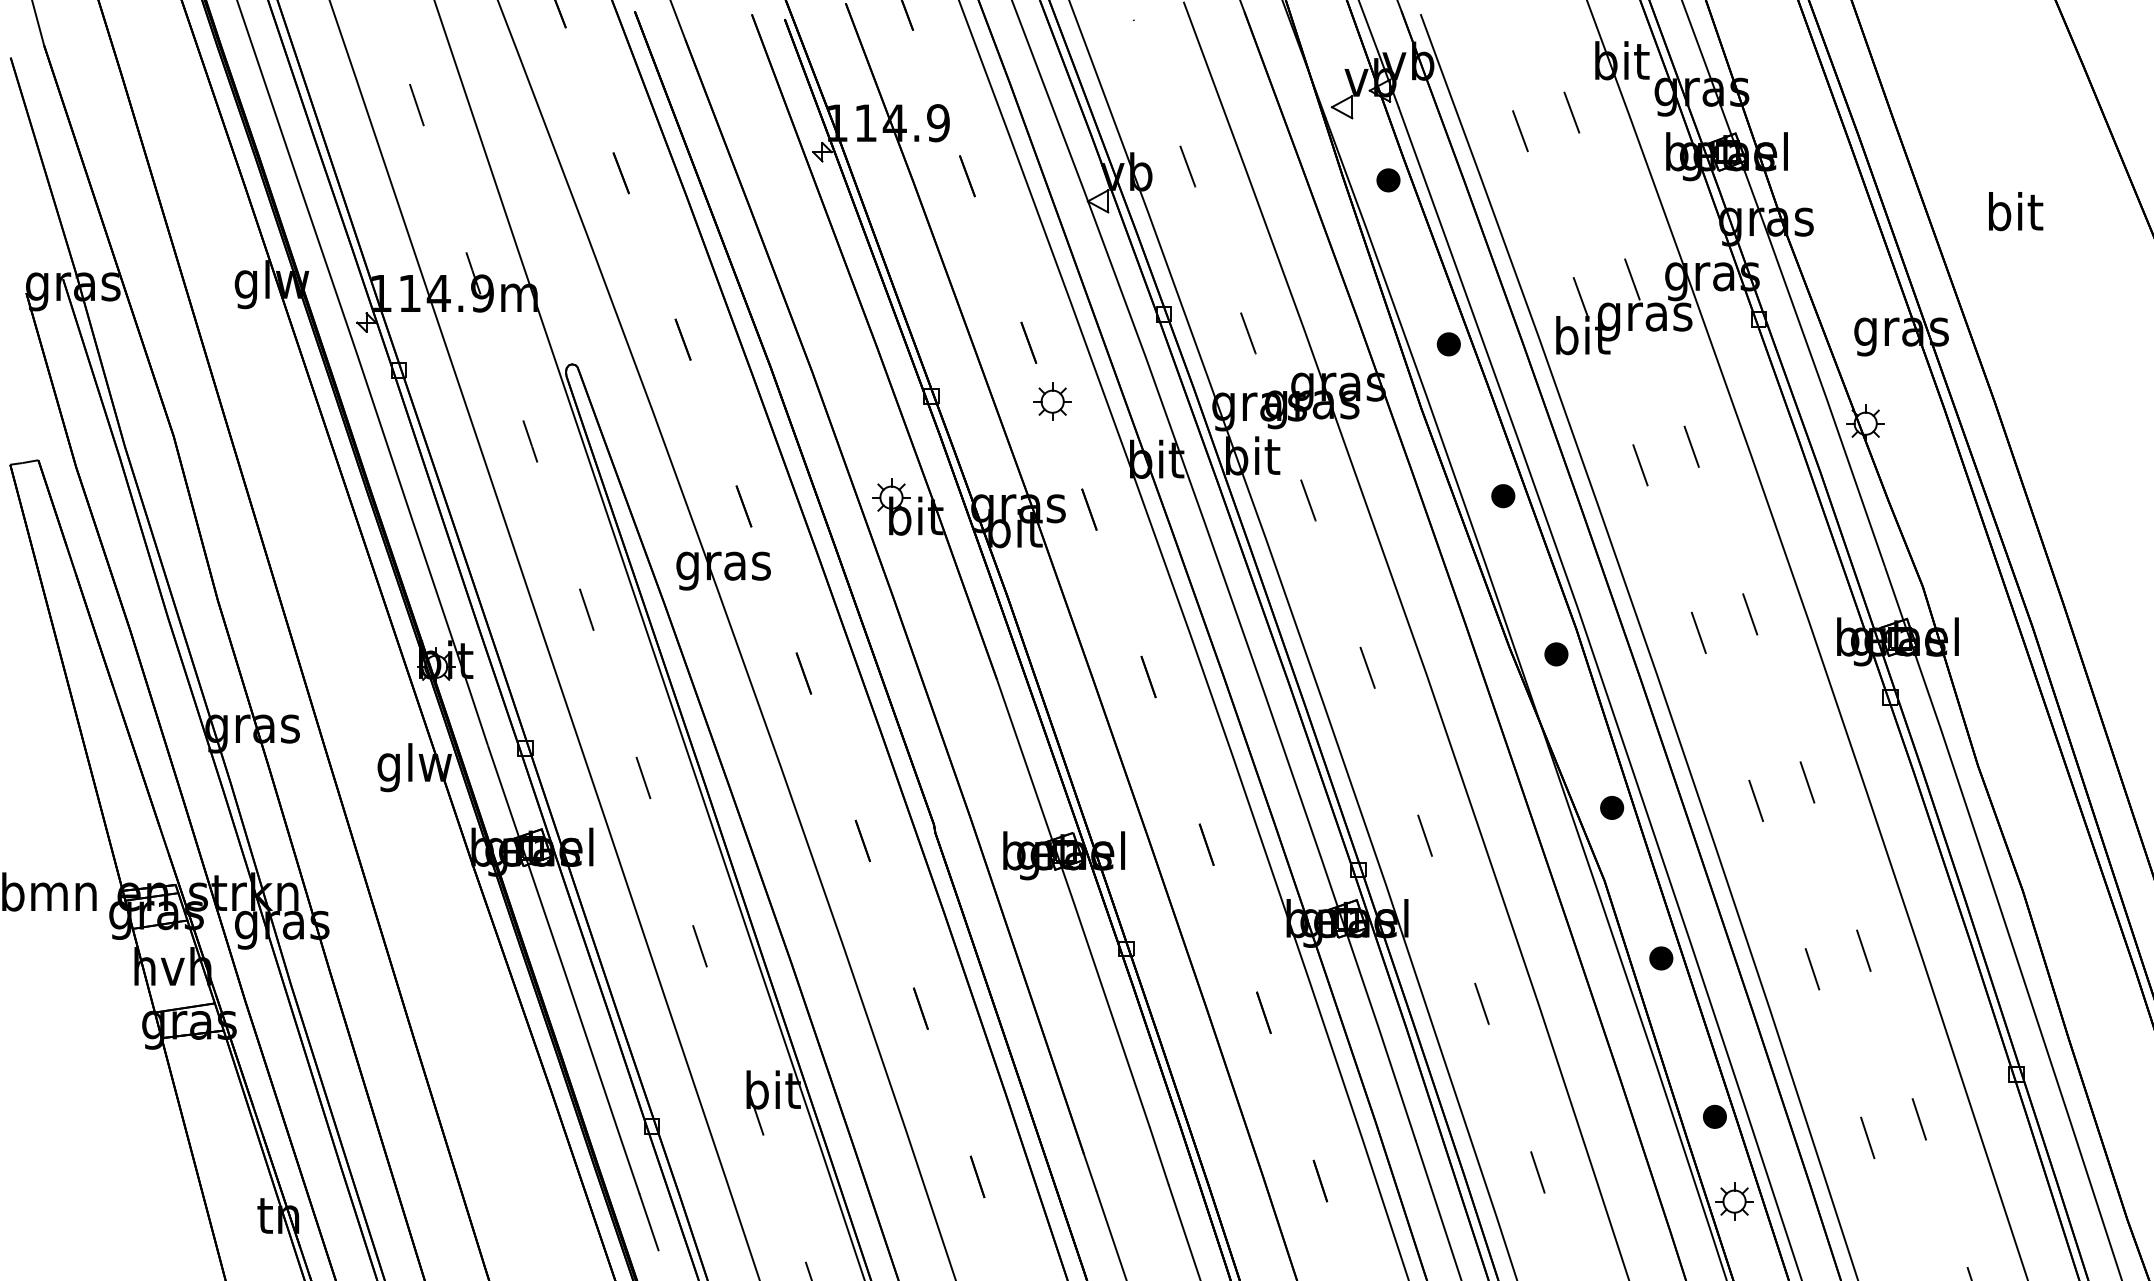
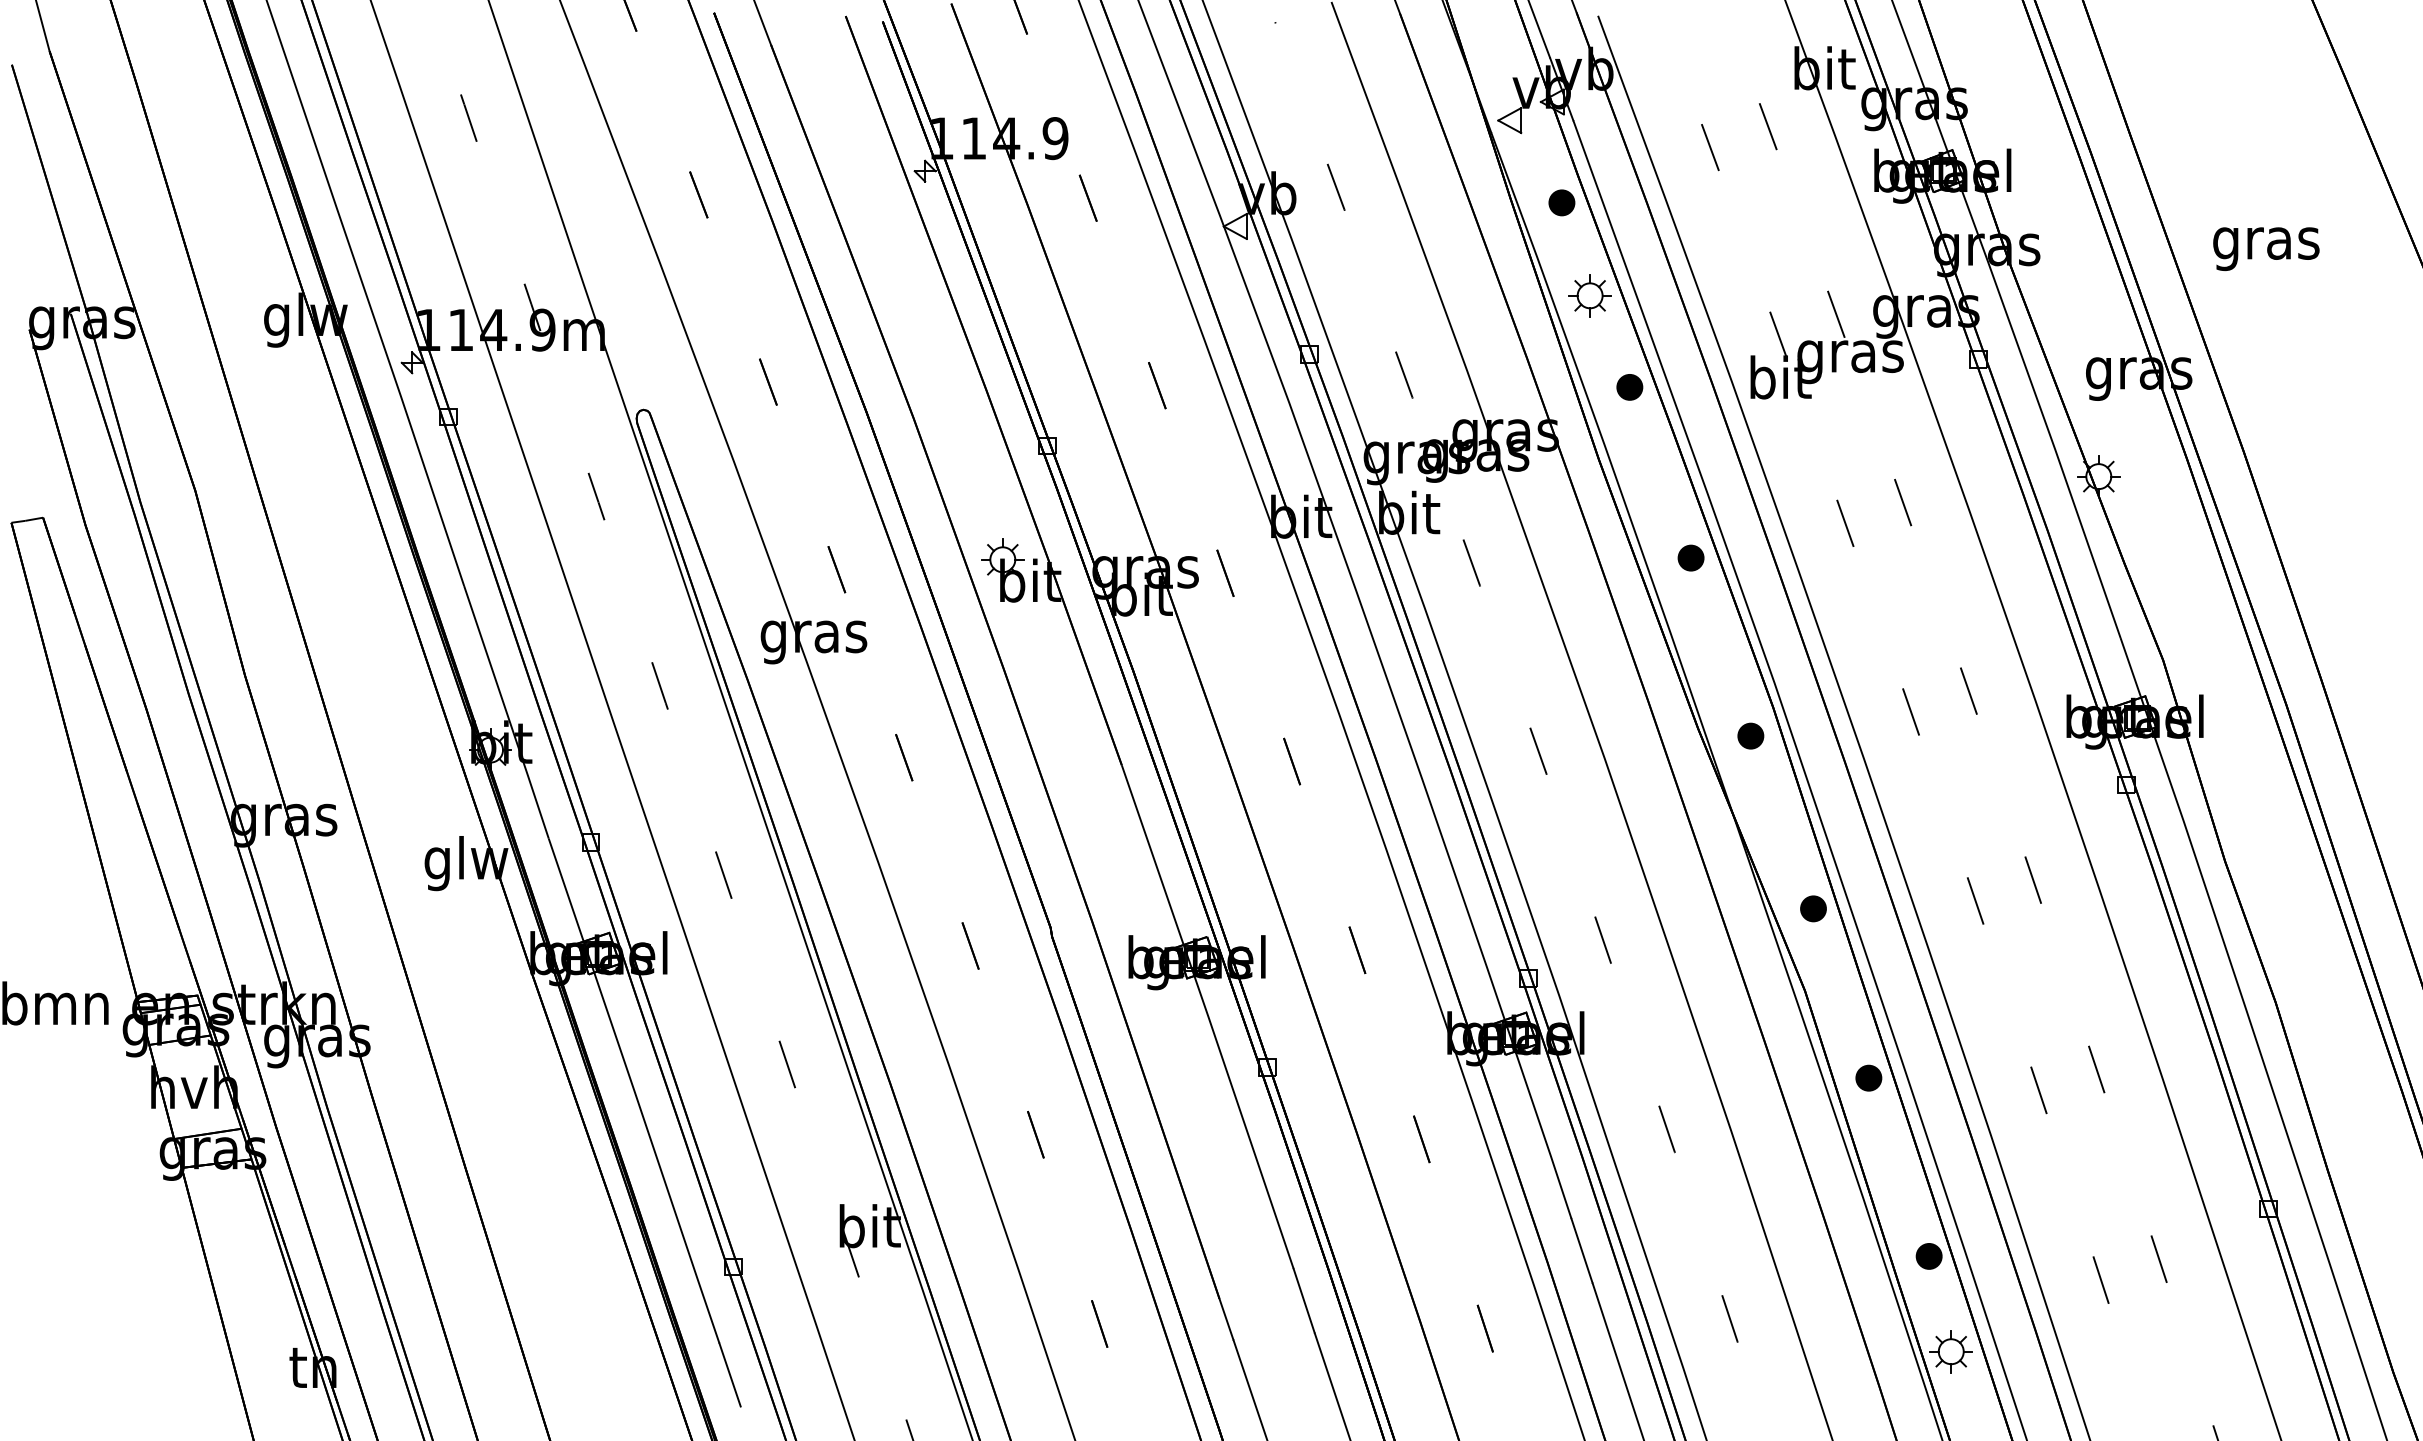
text: (2014, 216) -> (2266, 243), bit -> gras
part: (1052, 401) -> (1589, 295), moved

